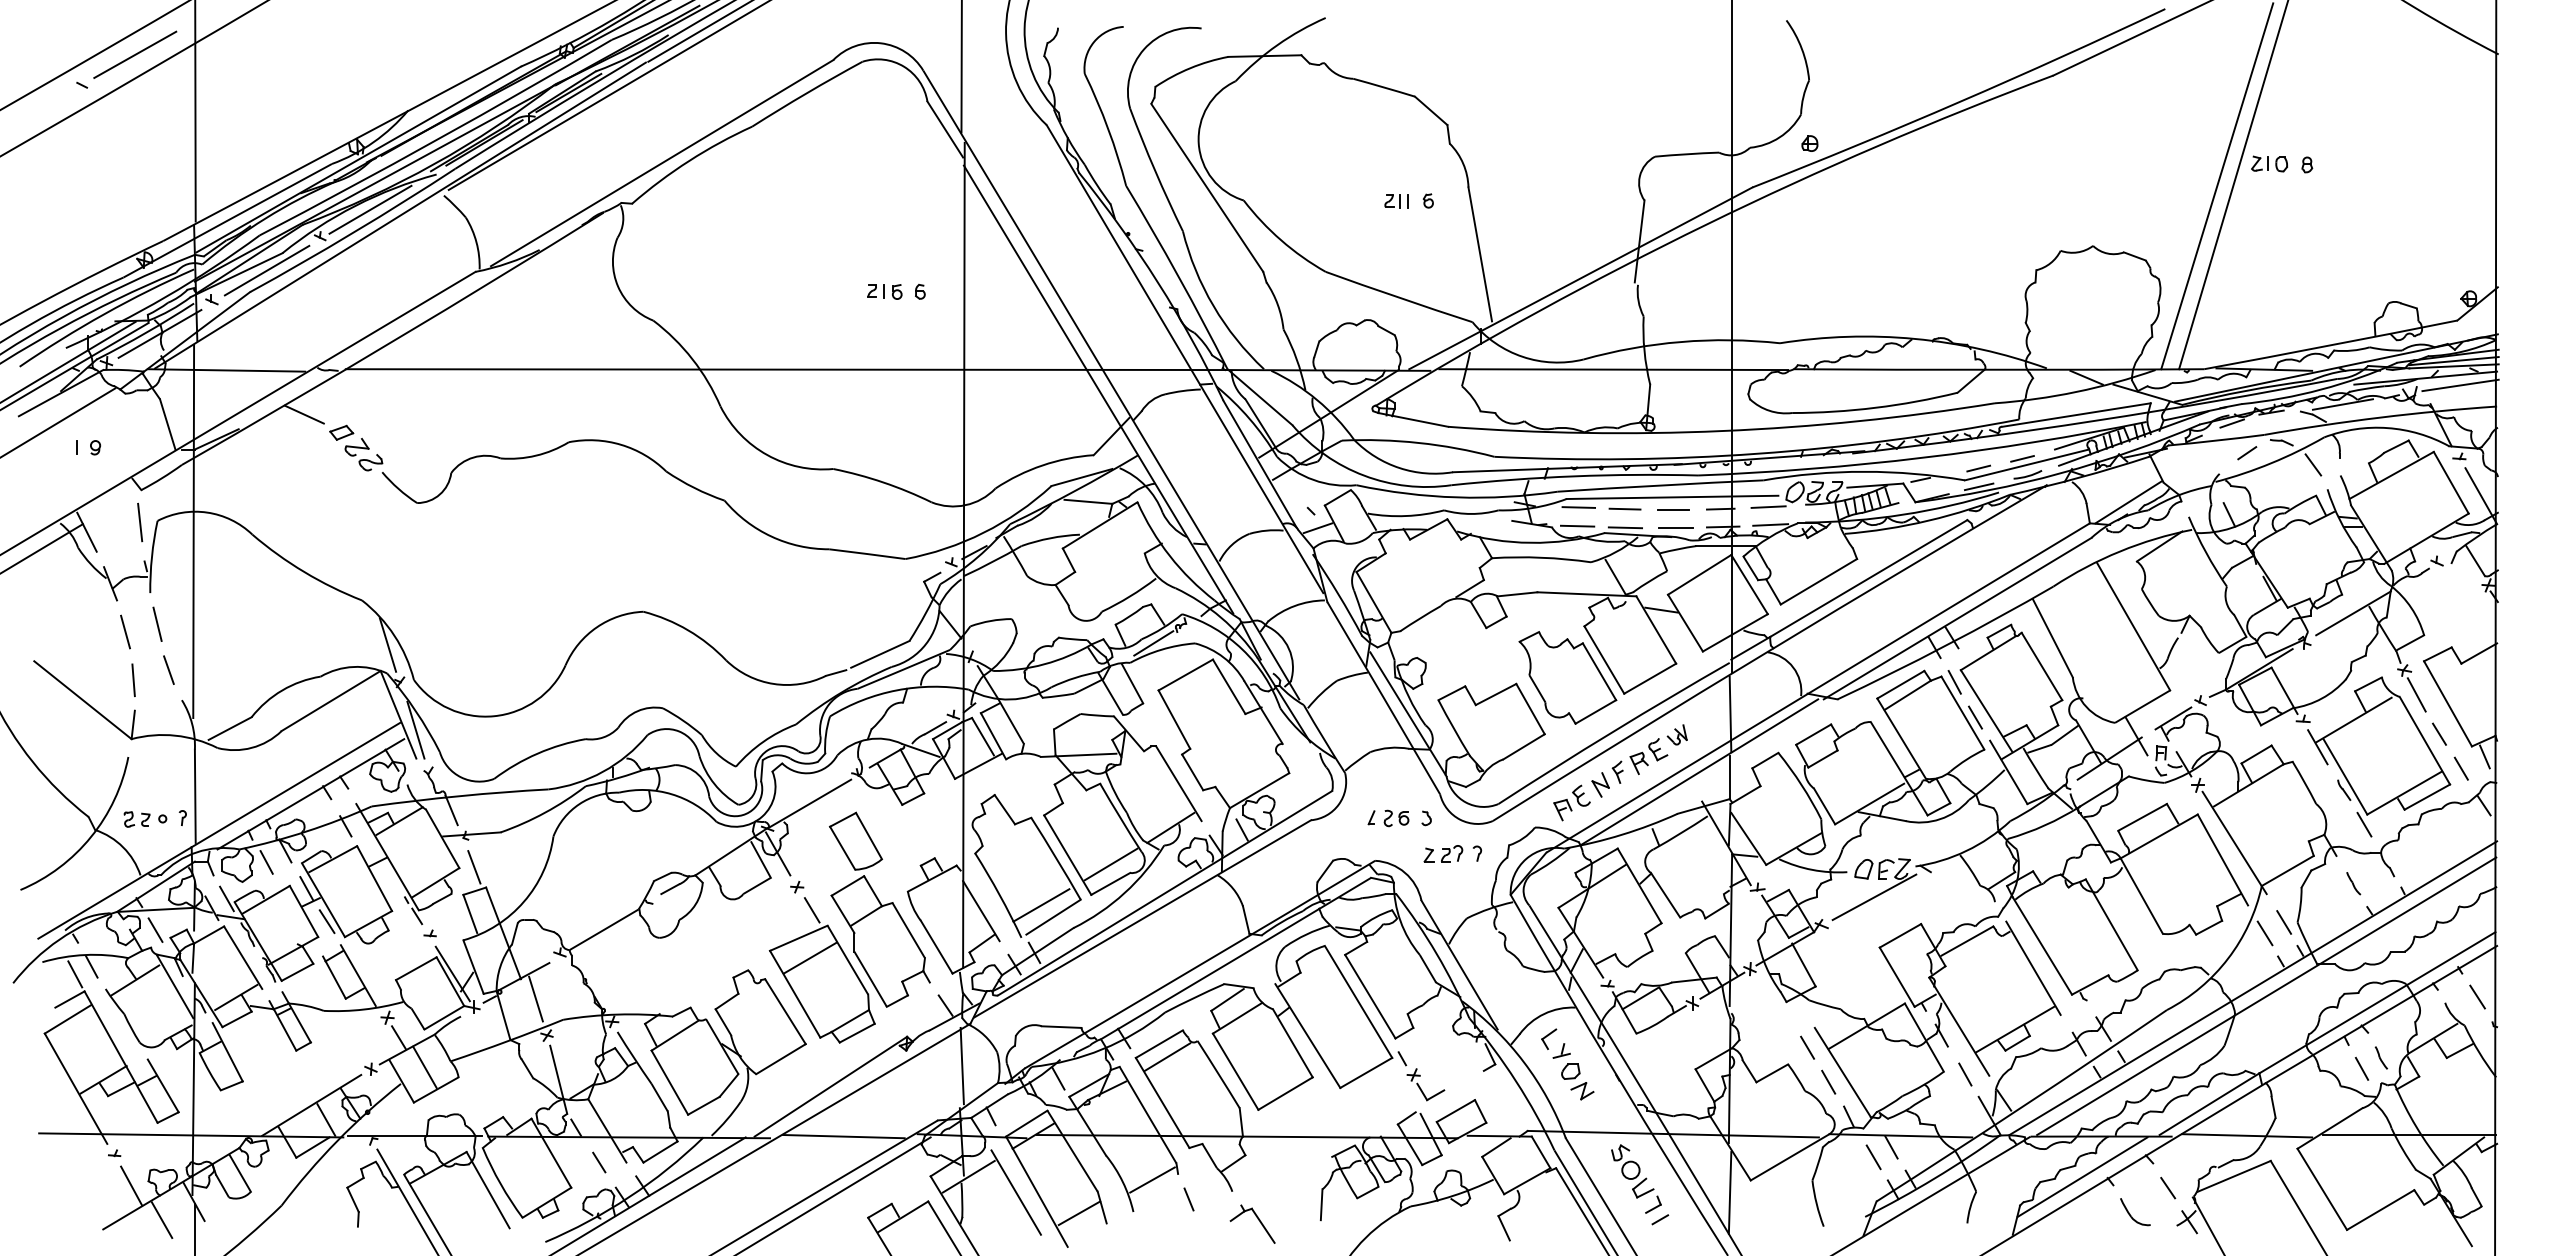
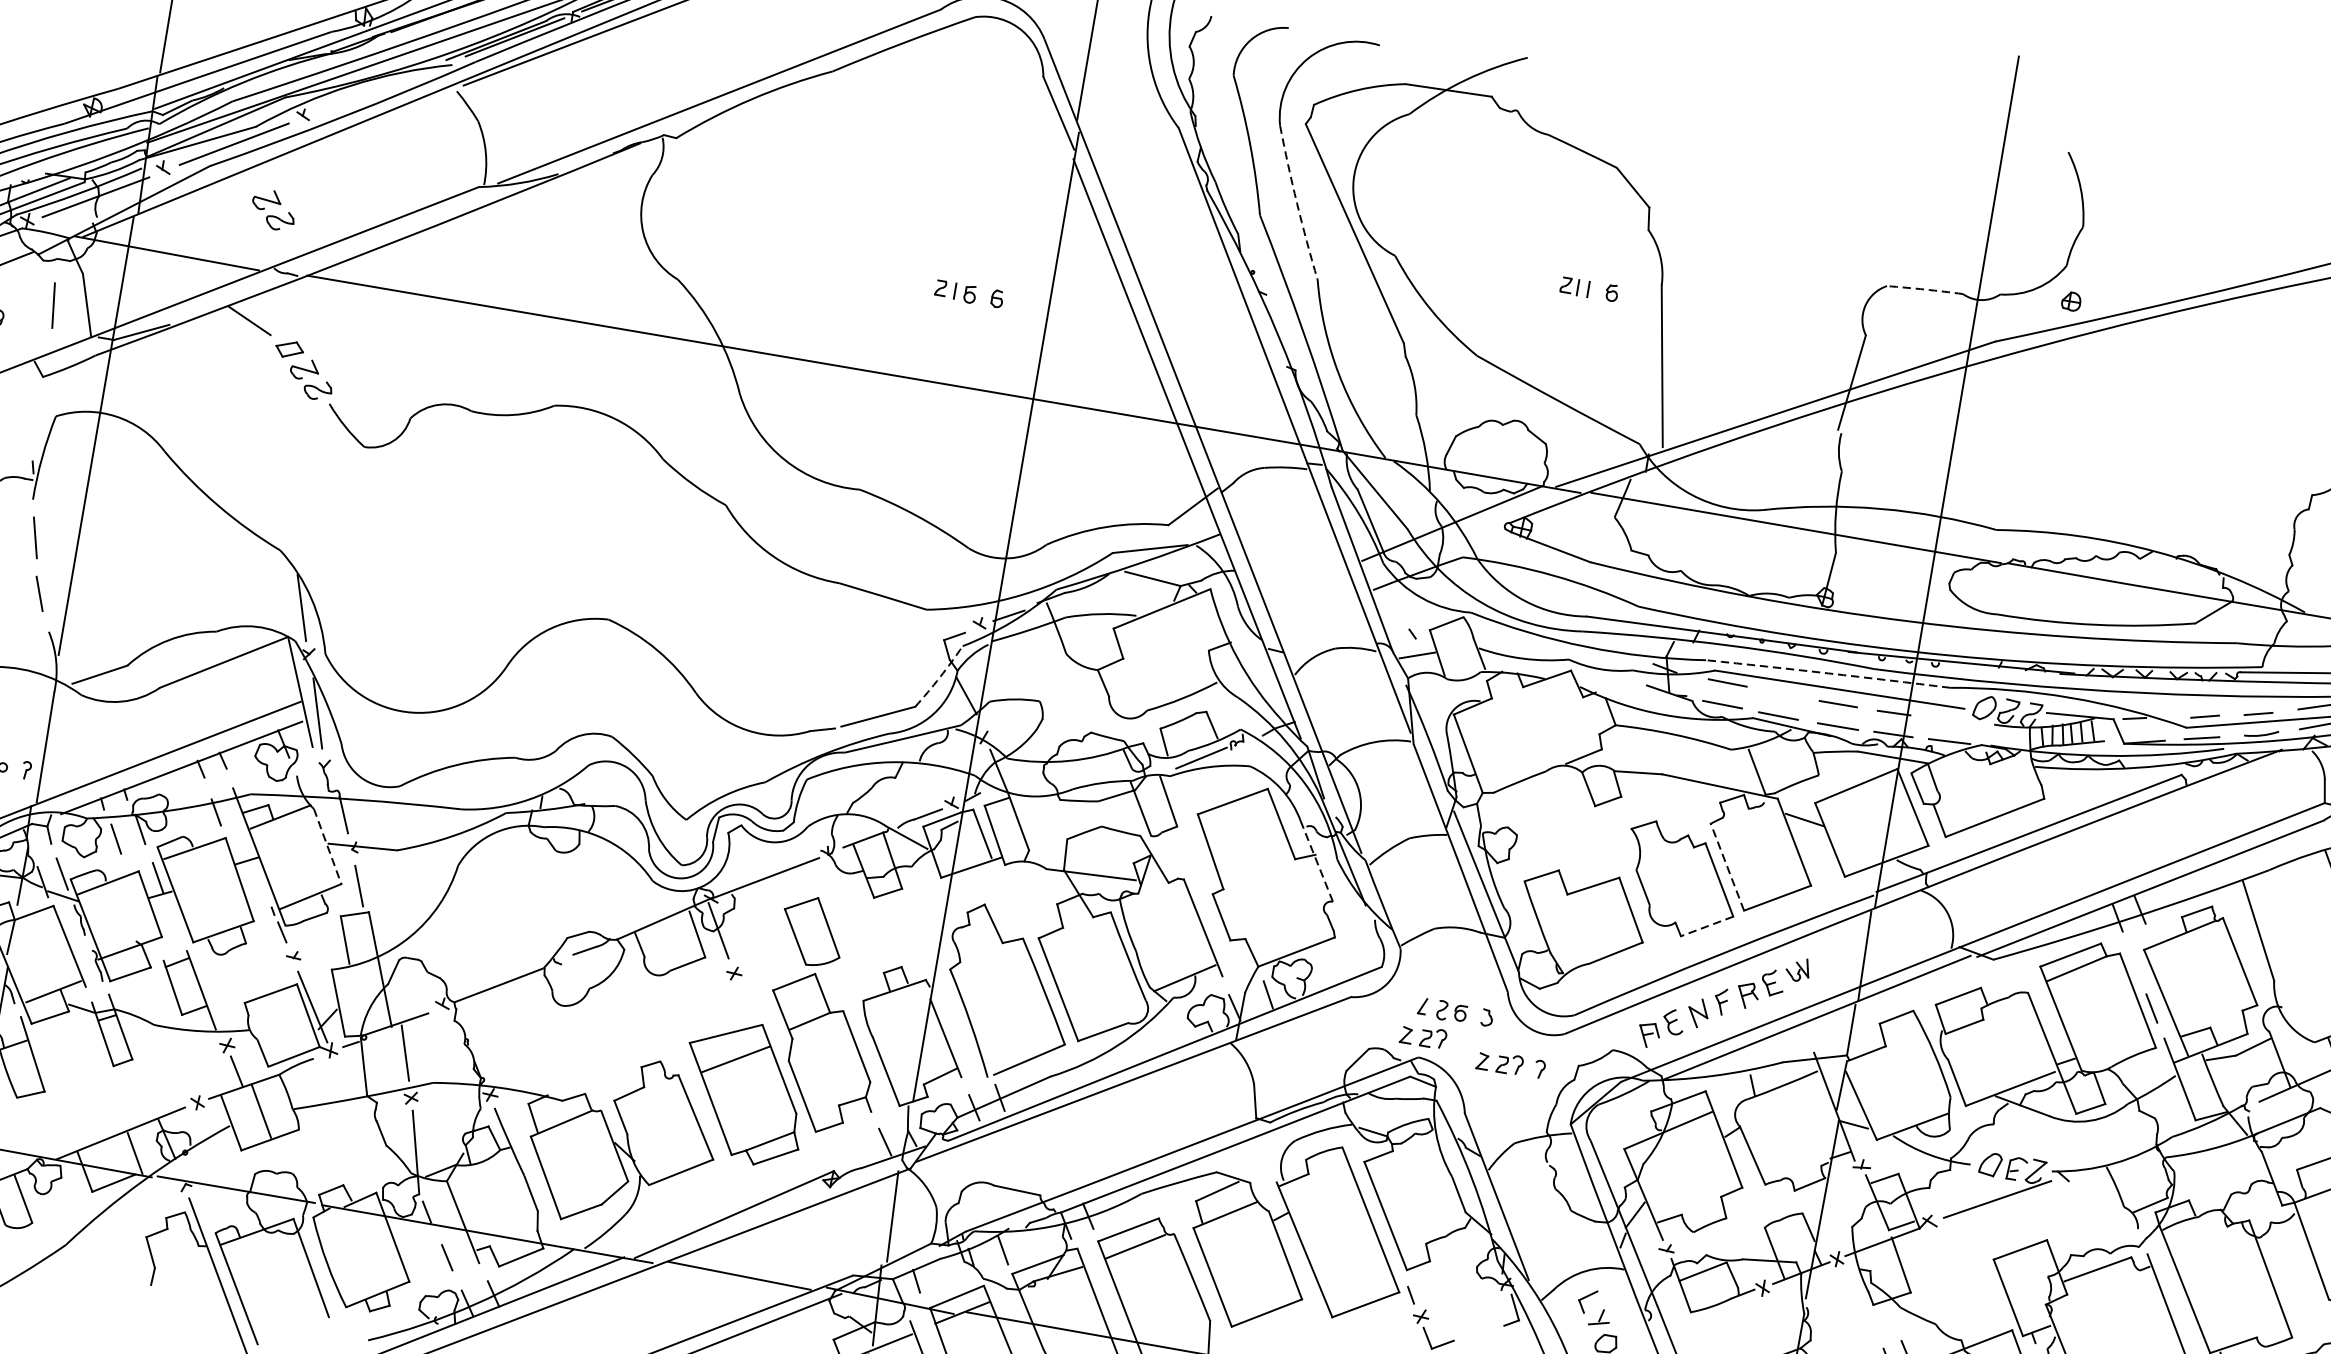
arc: (1687, 154) -> (1925, 289), solid -> dashed
arc: (1155, 170) -> (1297, 203), solid -> dashed
line: (370, 209) -> (367, 92), removed
part: (308, 319) -> (273, 209), added
arc: (1660, 485) -> (1828, 673), solid -> dashed
line: (1768, 506) -> (1950, 719), removed
line: (1624, 508) -> (1781, 693), removed
line: (140, 522) -> (54, 305), moved
arc: (925, 613) -> (939, 677), solid -> dashed
line: (1604, 659) -> (1727, 866), solid -> dashed
line: (1954, 681) -> (2134, 961), removed
line: (1263, 712) -> (1316, 861), solid -> dashed
line: (1595, 712) -> (1706, 927), solid -> dashed
line: (442, 838) -> (327, 845), solid -> dashed
part: (1376, 842) -> (1423, 1036), added
line: (1110, 864) -> (1106, 1009), removed
line: (1041, 905) -> (1017, 1043), removed
line: (811, 910) -> (746, 1003), removed
line: (326, 921) -> (174, 920), removed

